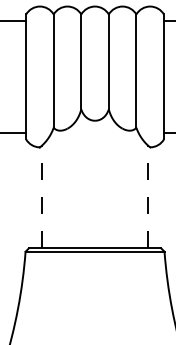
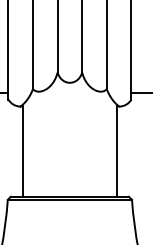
line: (42, 196) -> (22, 150), dashed -> solid
line: (148, 196) -> (117, 150), dashed -> solid

